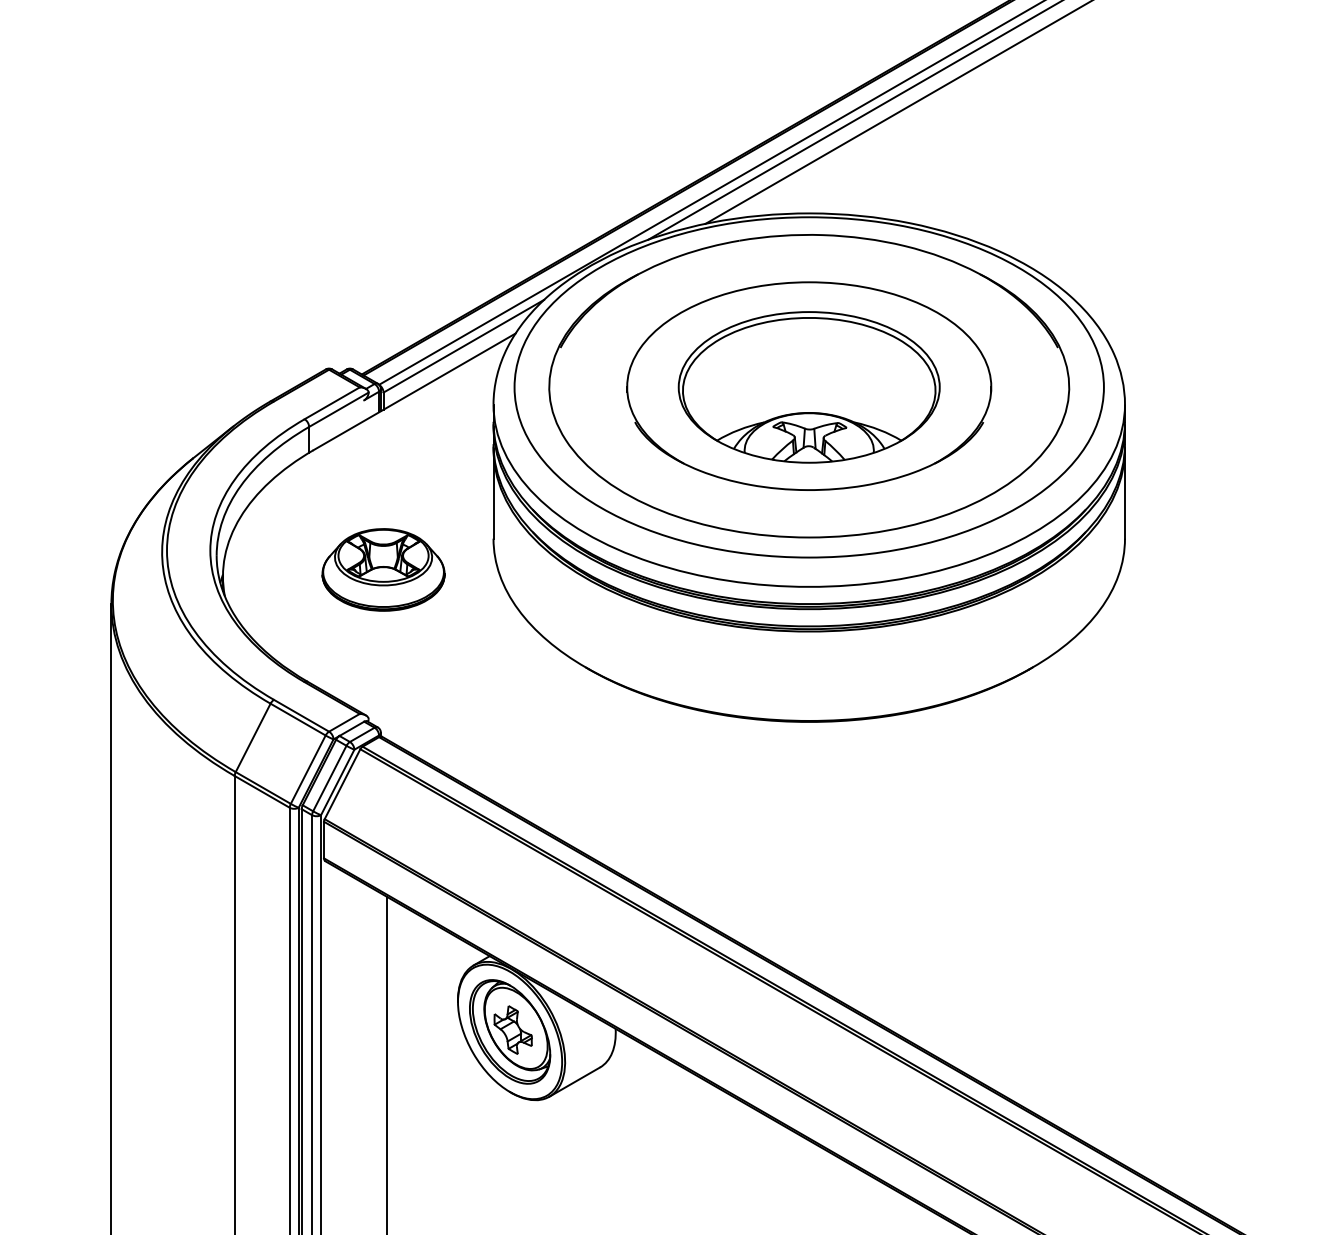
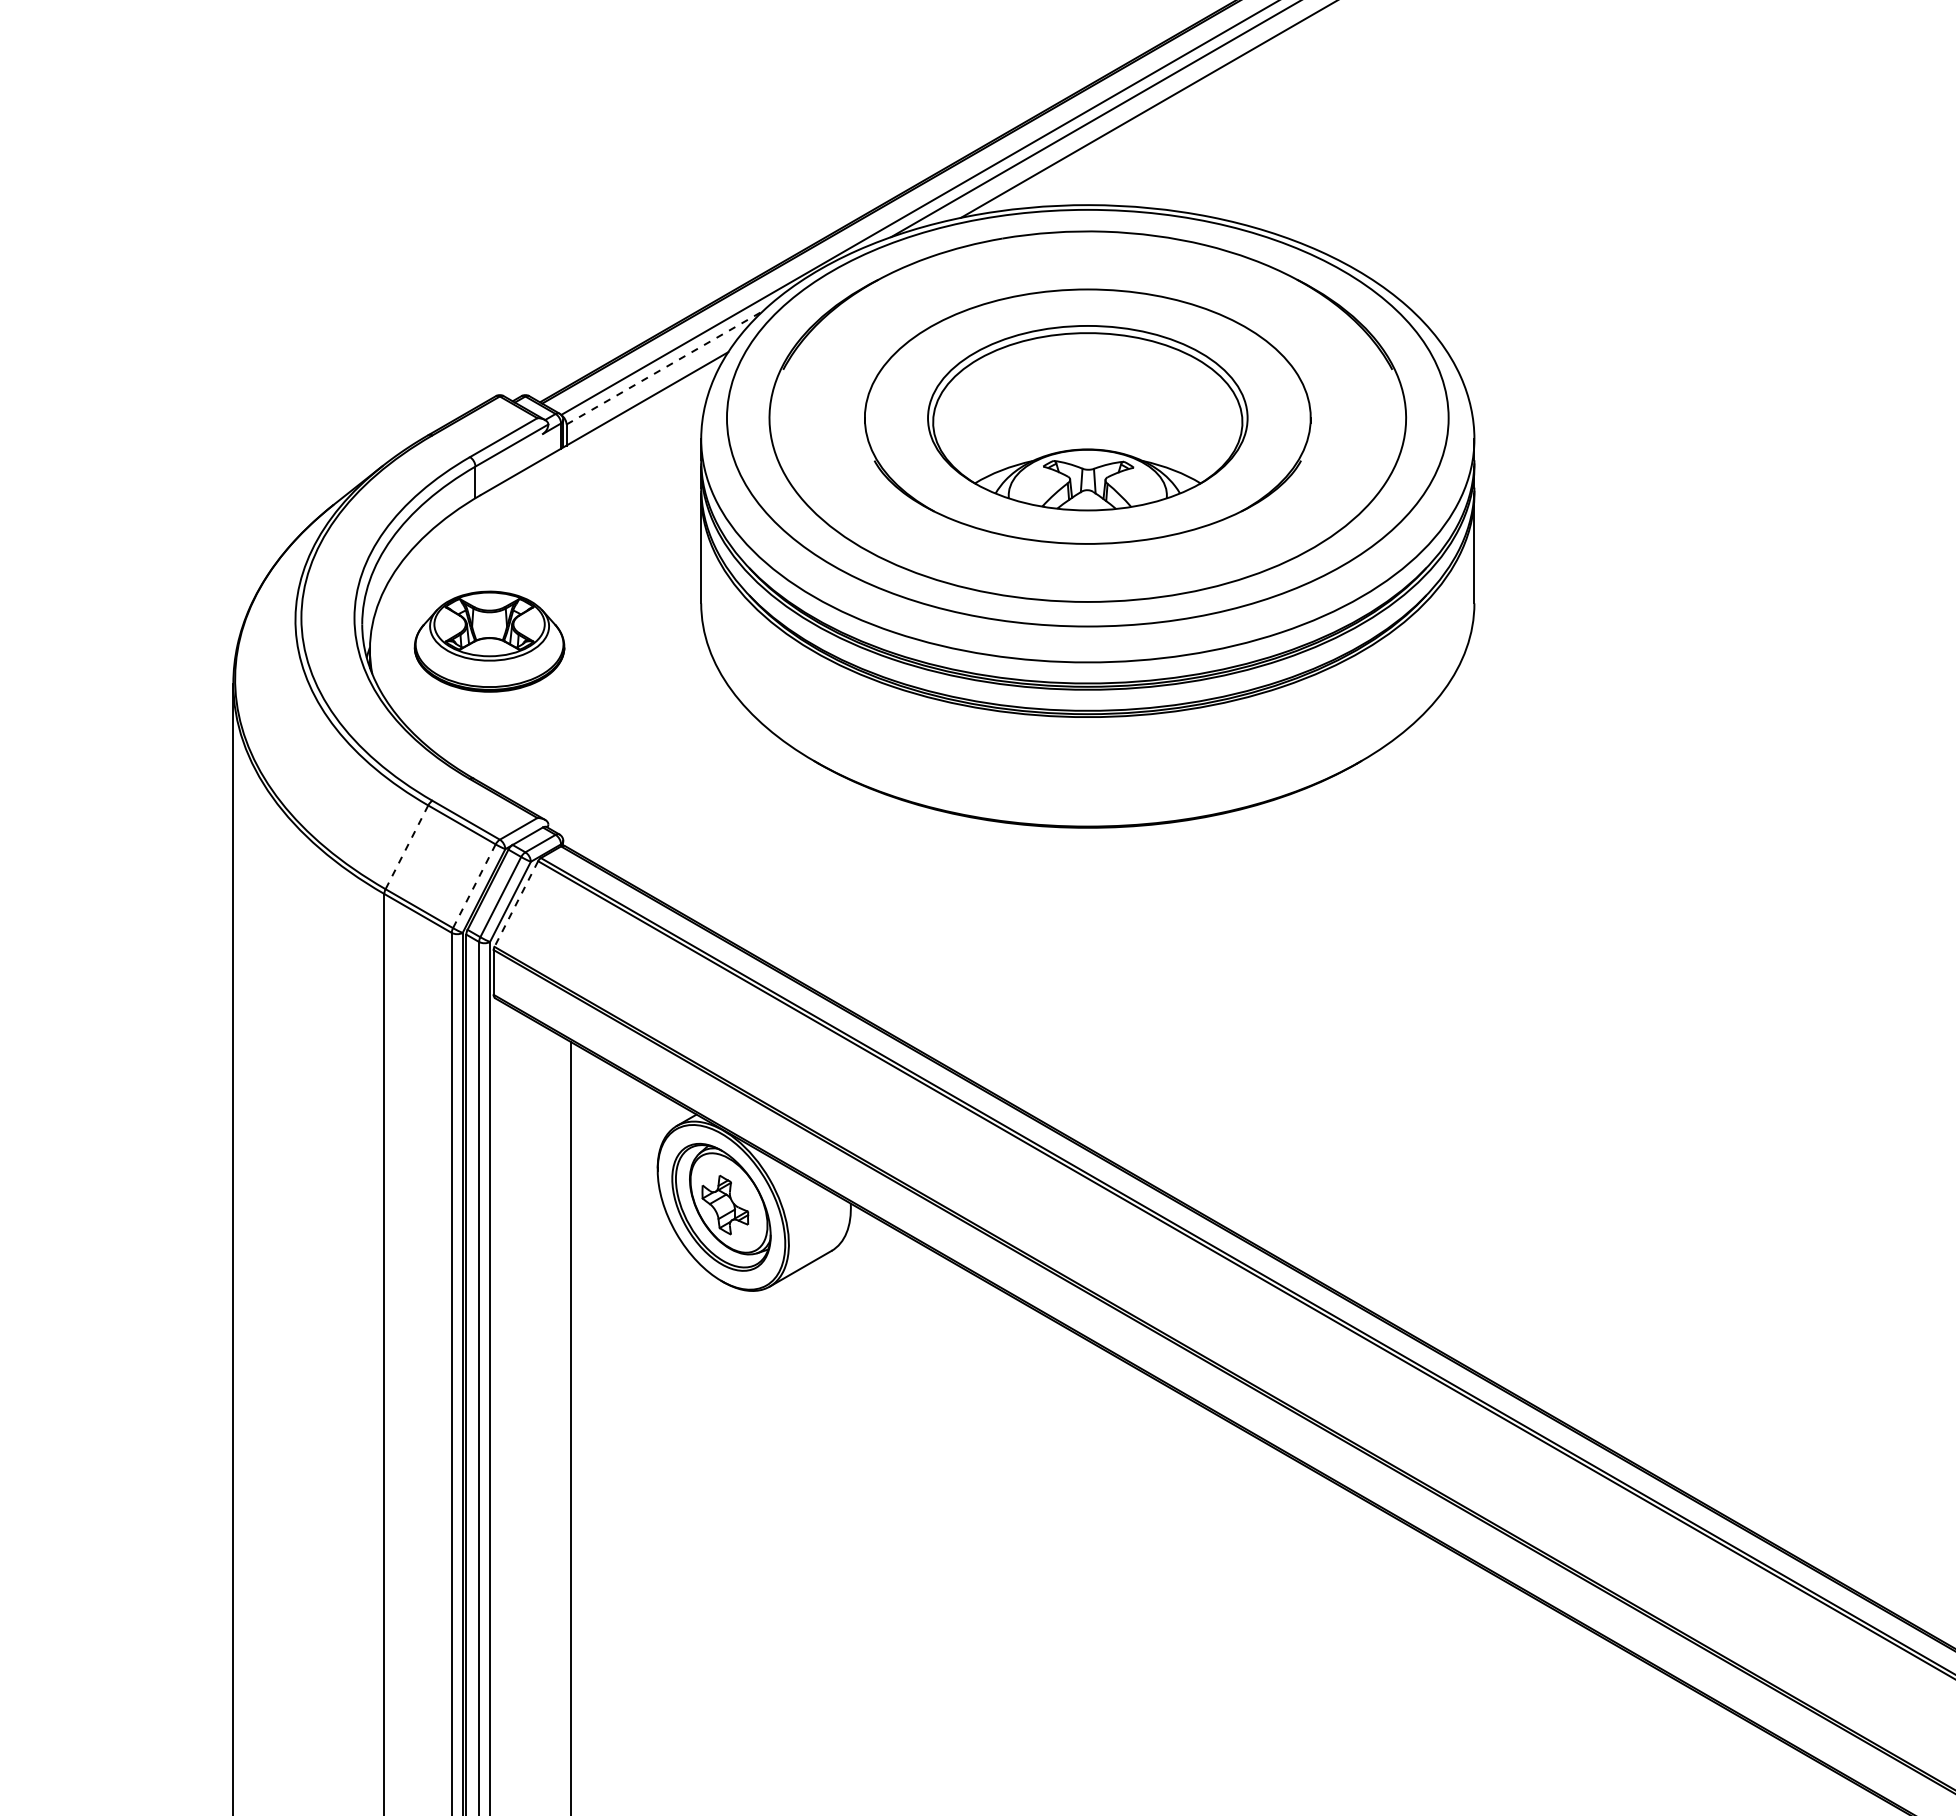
line: (464, 346) -> (665, 367), solid -> dashed
part: (383, 569) -> (489, 641), moved
line: (252, 738) -> (406, 847), solid -> dashed
line: (308, 769) -> (474, 886), solid -> dashed
line: (342, 784) -> (516, 904), solid -> dashed

